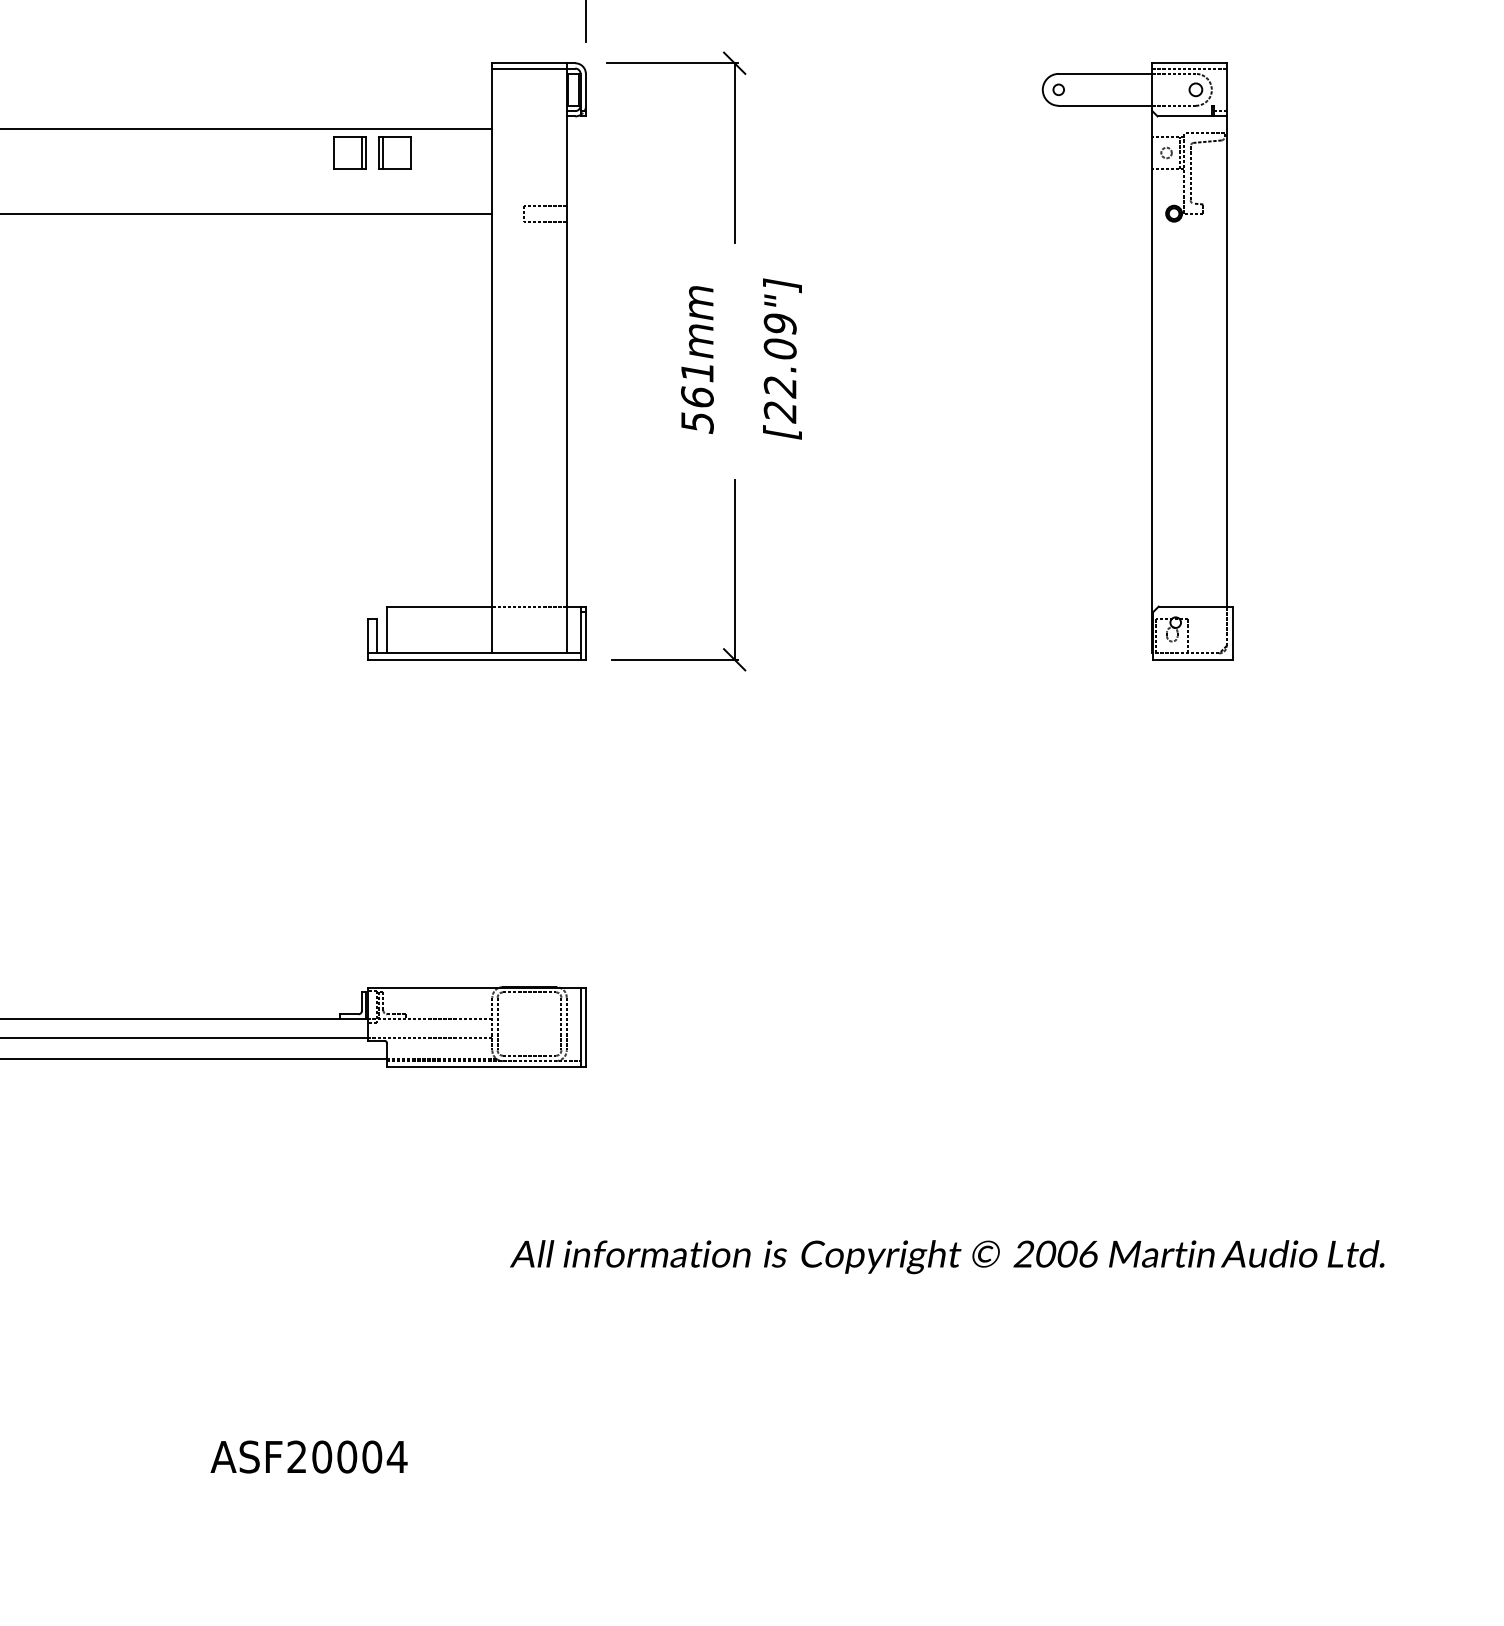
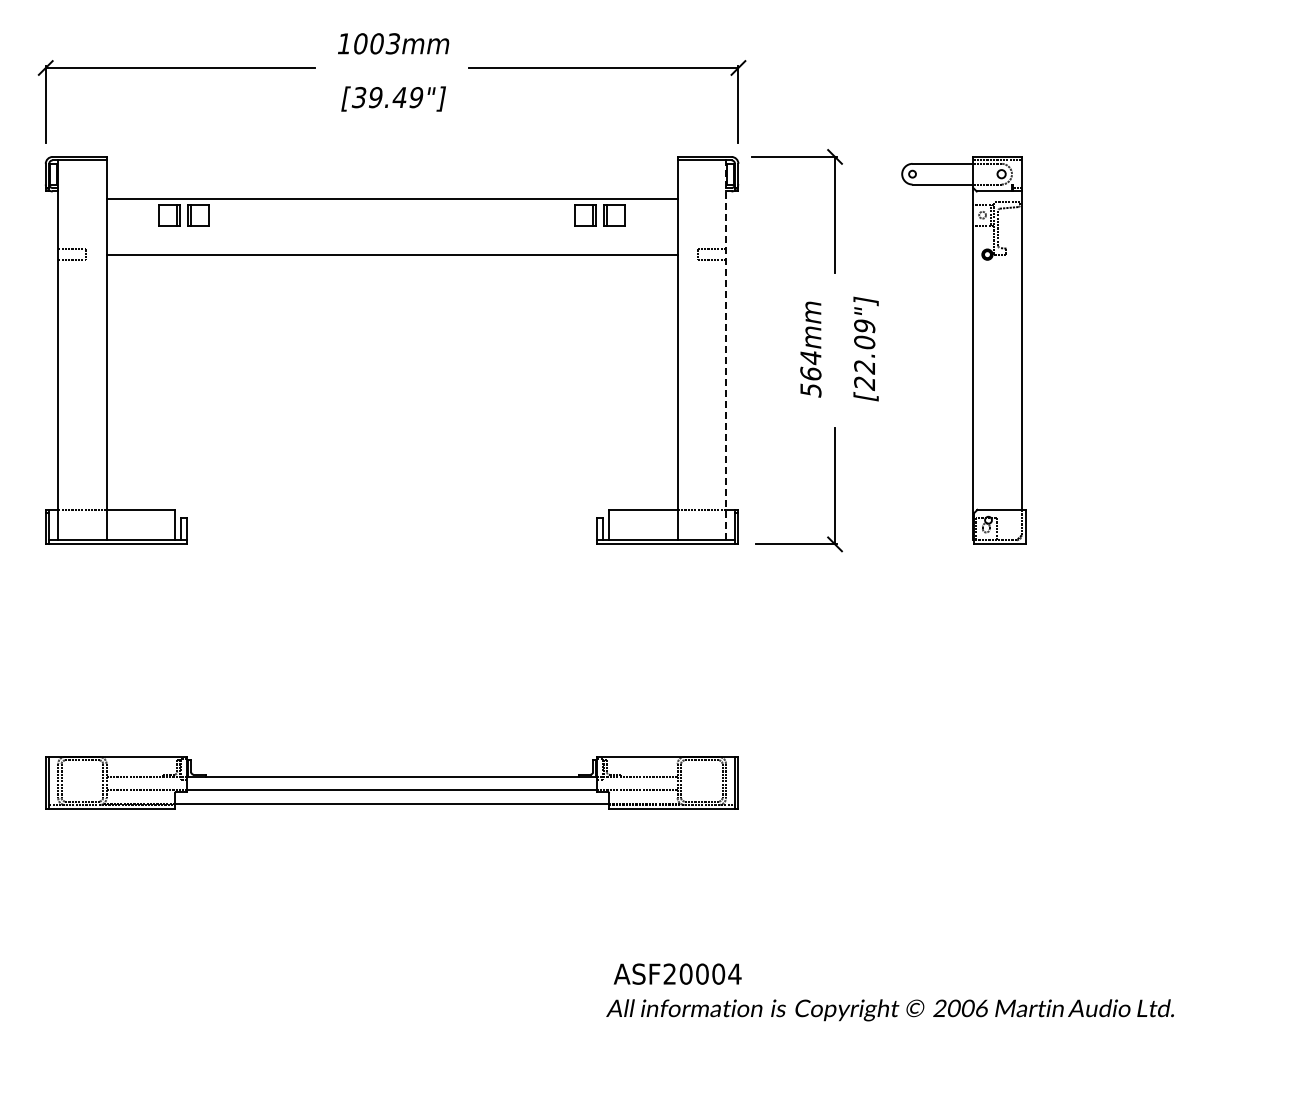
line: (567, 358) -> (726, 348), solid -> dashed
part: (1151, 361) -> (972, 350), moved
text: (696, 373) -> (810, 358), 561mm -> 564mm
text: (946, 1257) -> (889, 1010), moved
text: (308, 1456) -> (677, 973), moved

